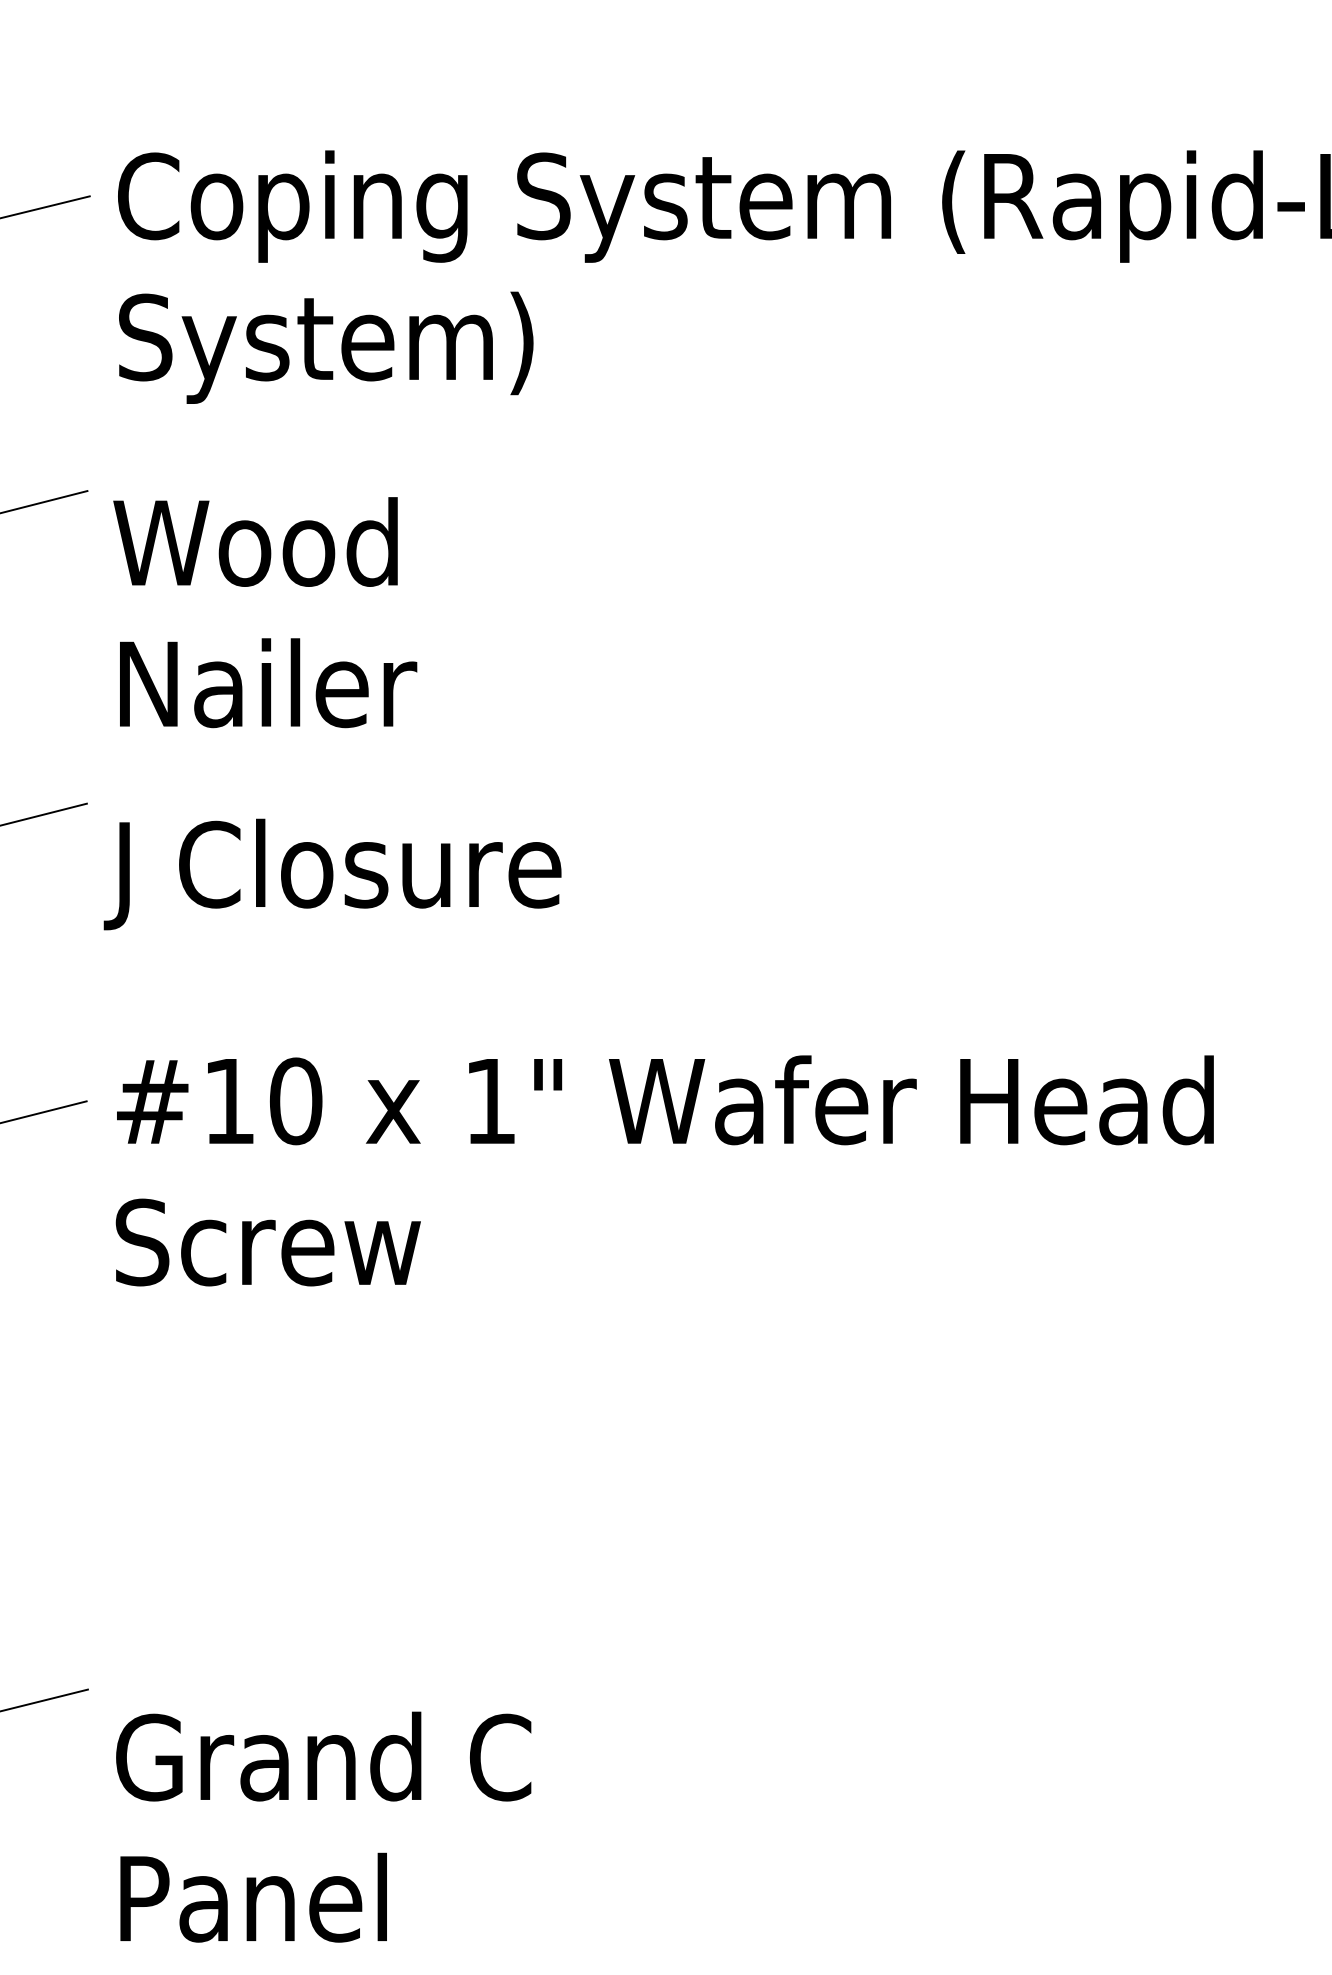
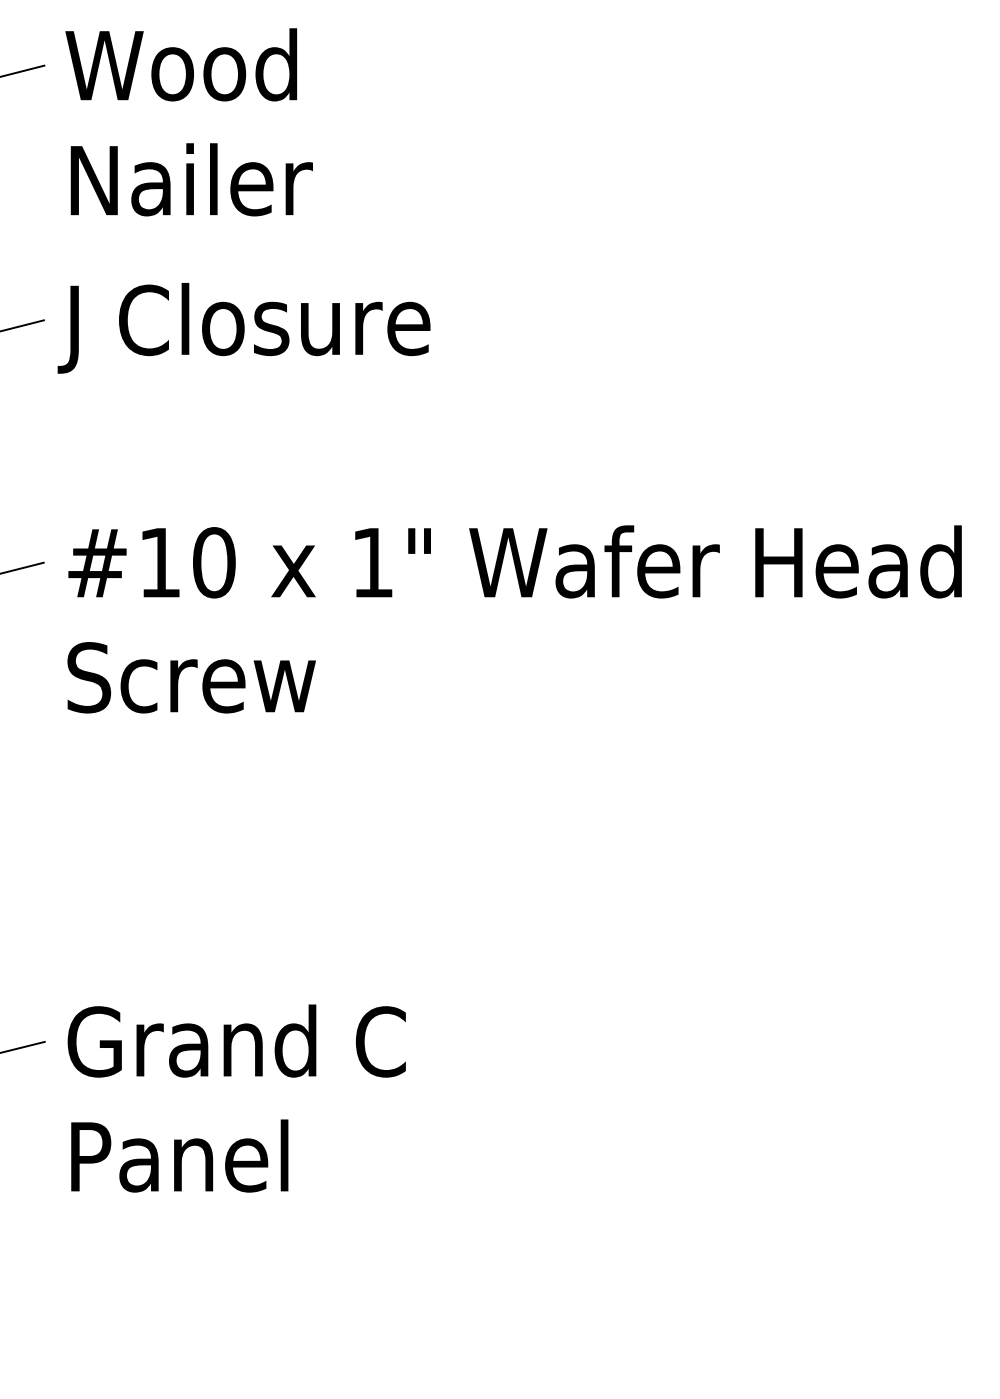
text: (265, 612) -> (189, 122), moved
text: (332, 874) -> (243, 328), moved
text: (323, 1826) -> (236, 1098), moved

